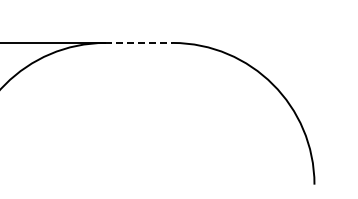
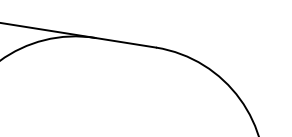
line: (139, 42) -> (126, 42), dashed -> solid

